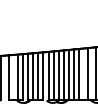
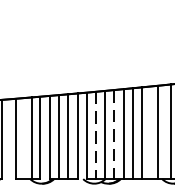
line: (64, 75) -> (115, 134), solid -> dashed
line: (53, 76) -> (95, 136), solid -> dashed

